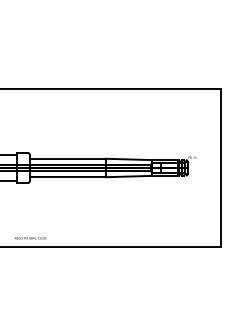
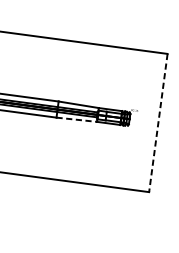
line: (220, 168) -> (157, 123), solid -> dashed
line: (129, 176) -> (77, 119), solid -> dashed

